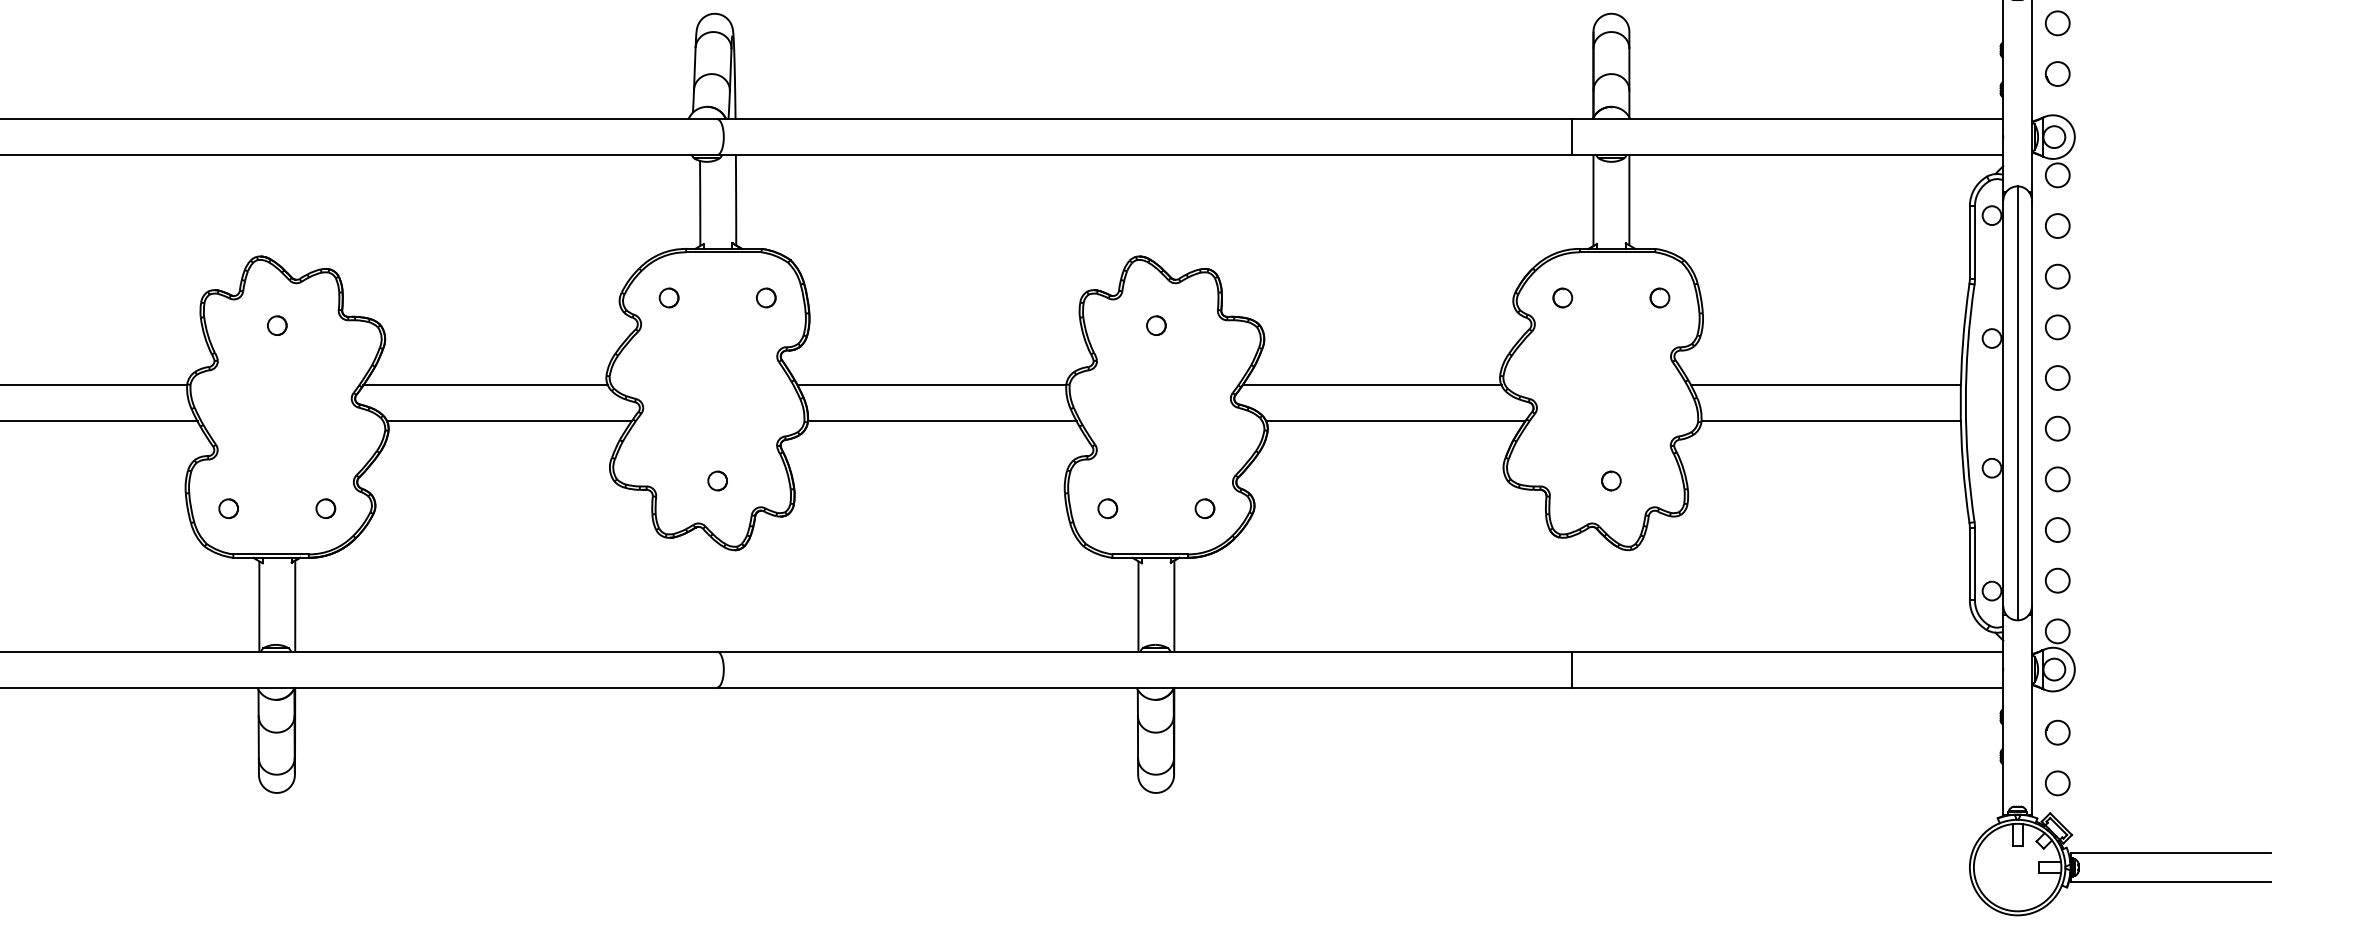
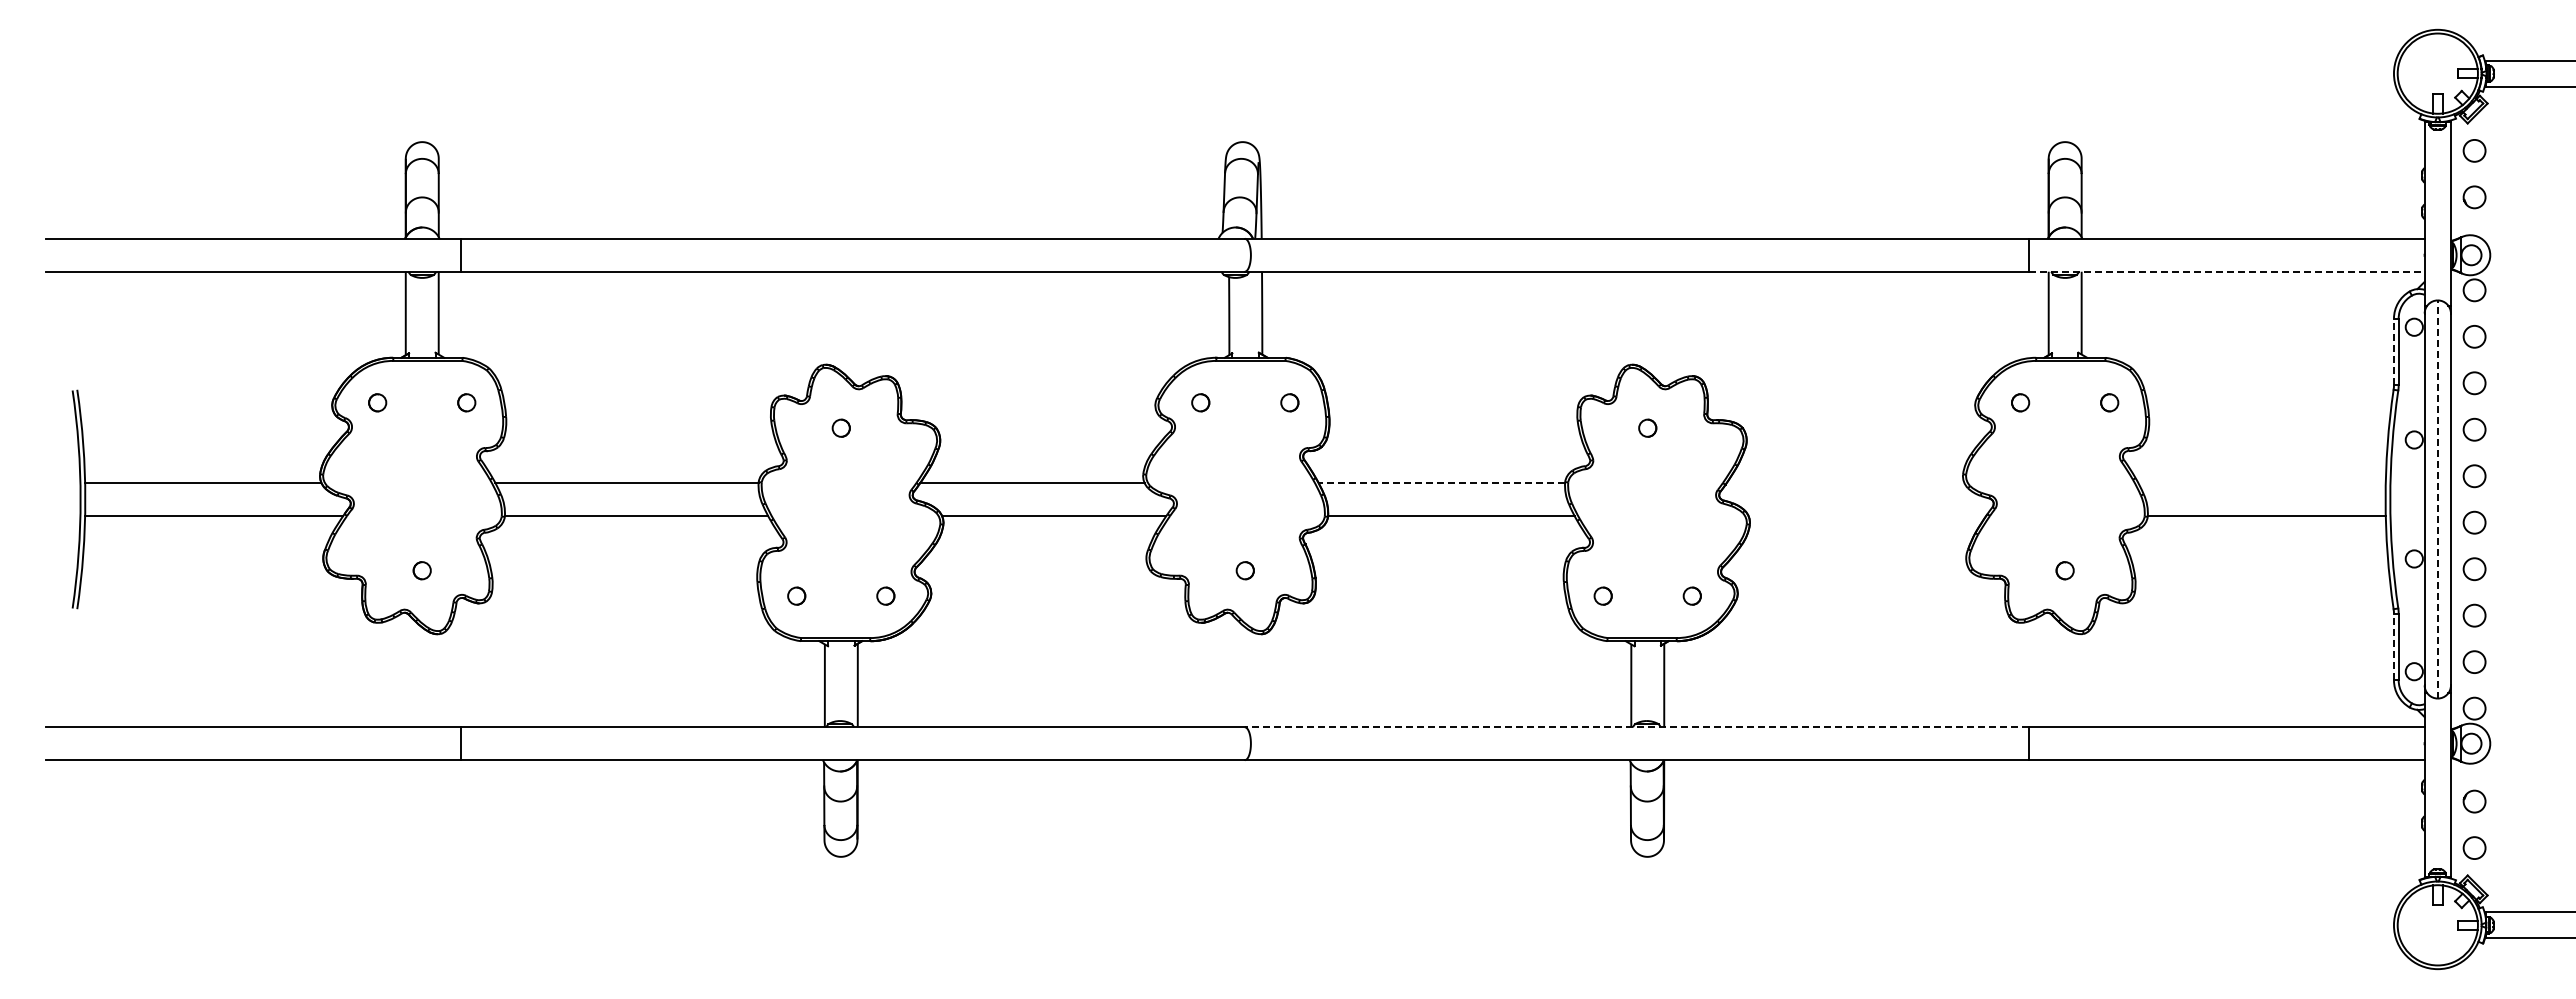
line: (1787, 154) -> (2226, 271), solid -> dashed
line: (1969, 242) -> (2393, 351), solid -> dashed
line: (931, 385) -> (1441, 483), solid -> dashed
line: (1371, 385) -> (1845, 483), removed
line: (1825, 385) -> (2261, 483), removed
line: (2017, 403) -> (2437, 499), solid -> dashed
line: (1395, 420) -> (1867, 515), removed
line: (1969, 563) -> (2393, 646), solid -> dashed
line: (1144, 651) -> (1636, 727), solid -> dashed

